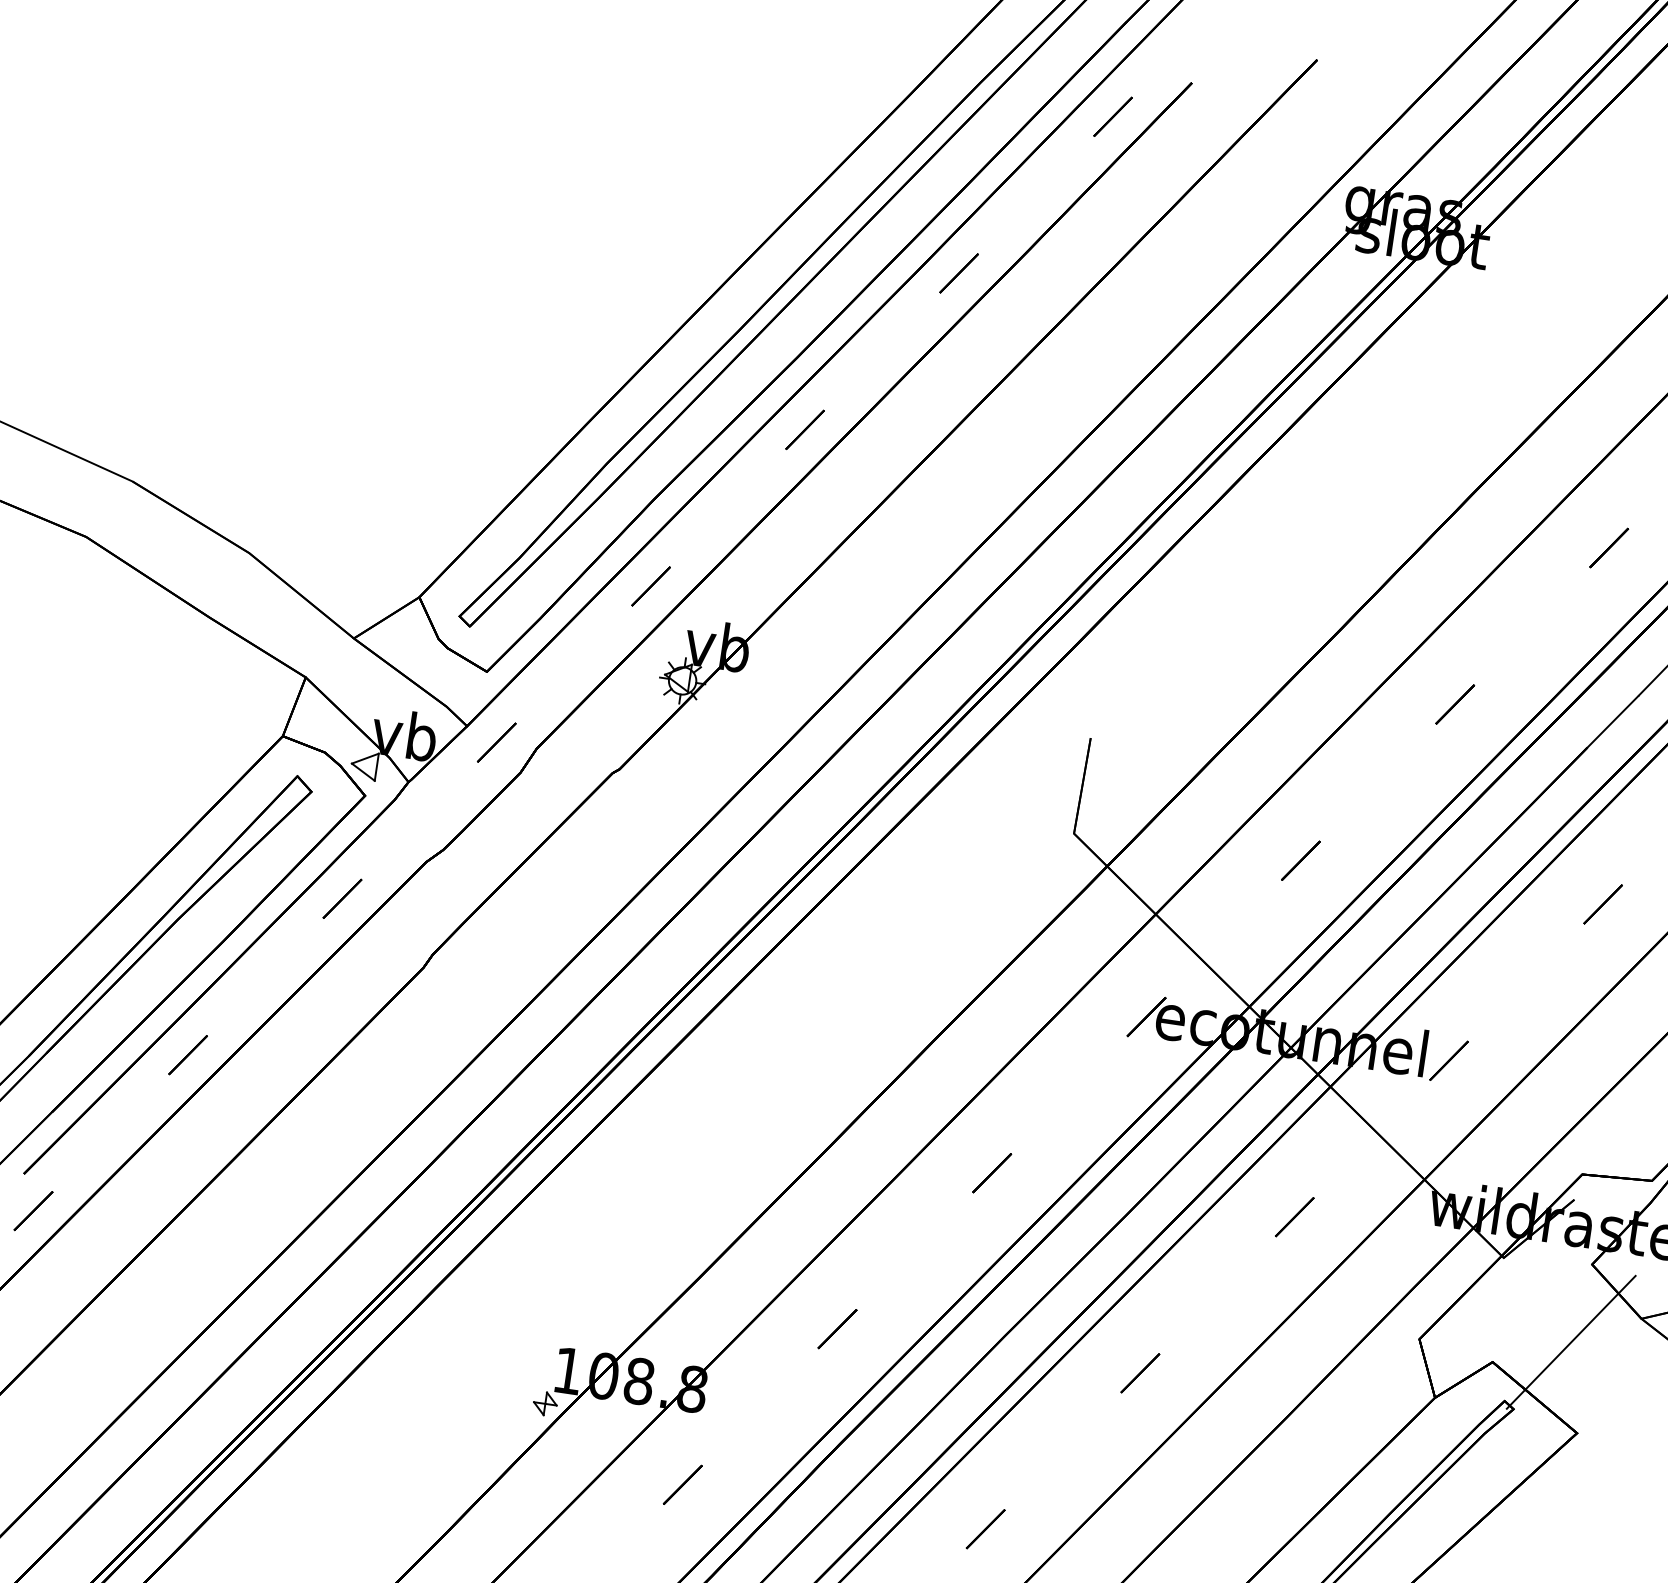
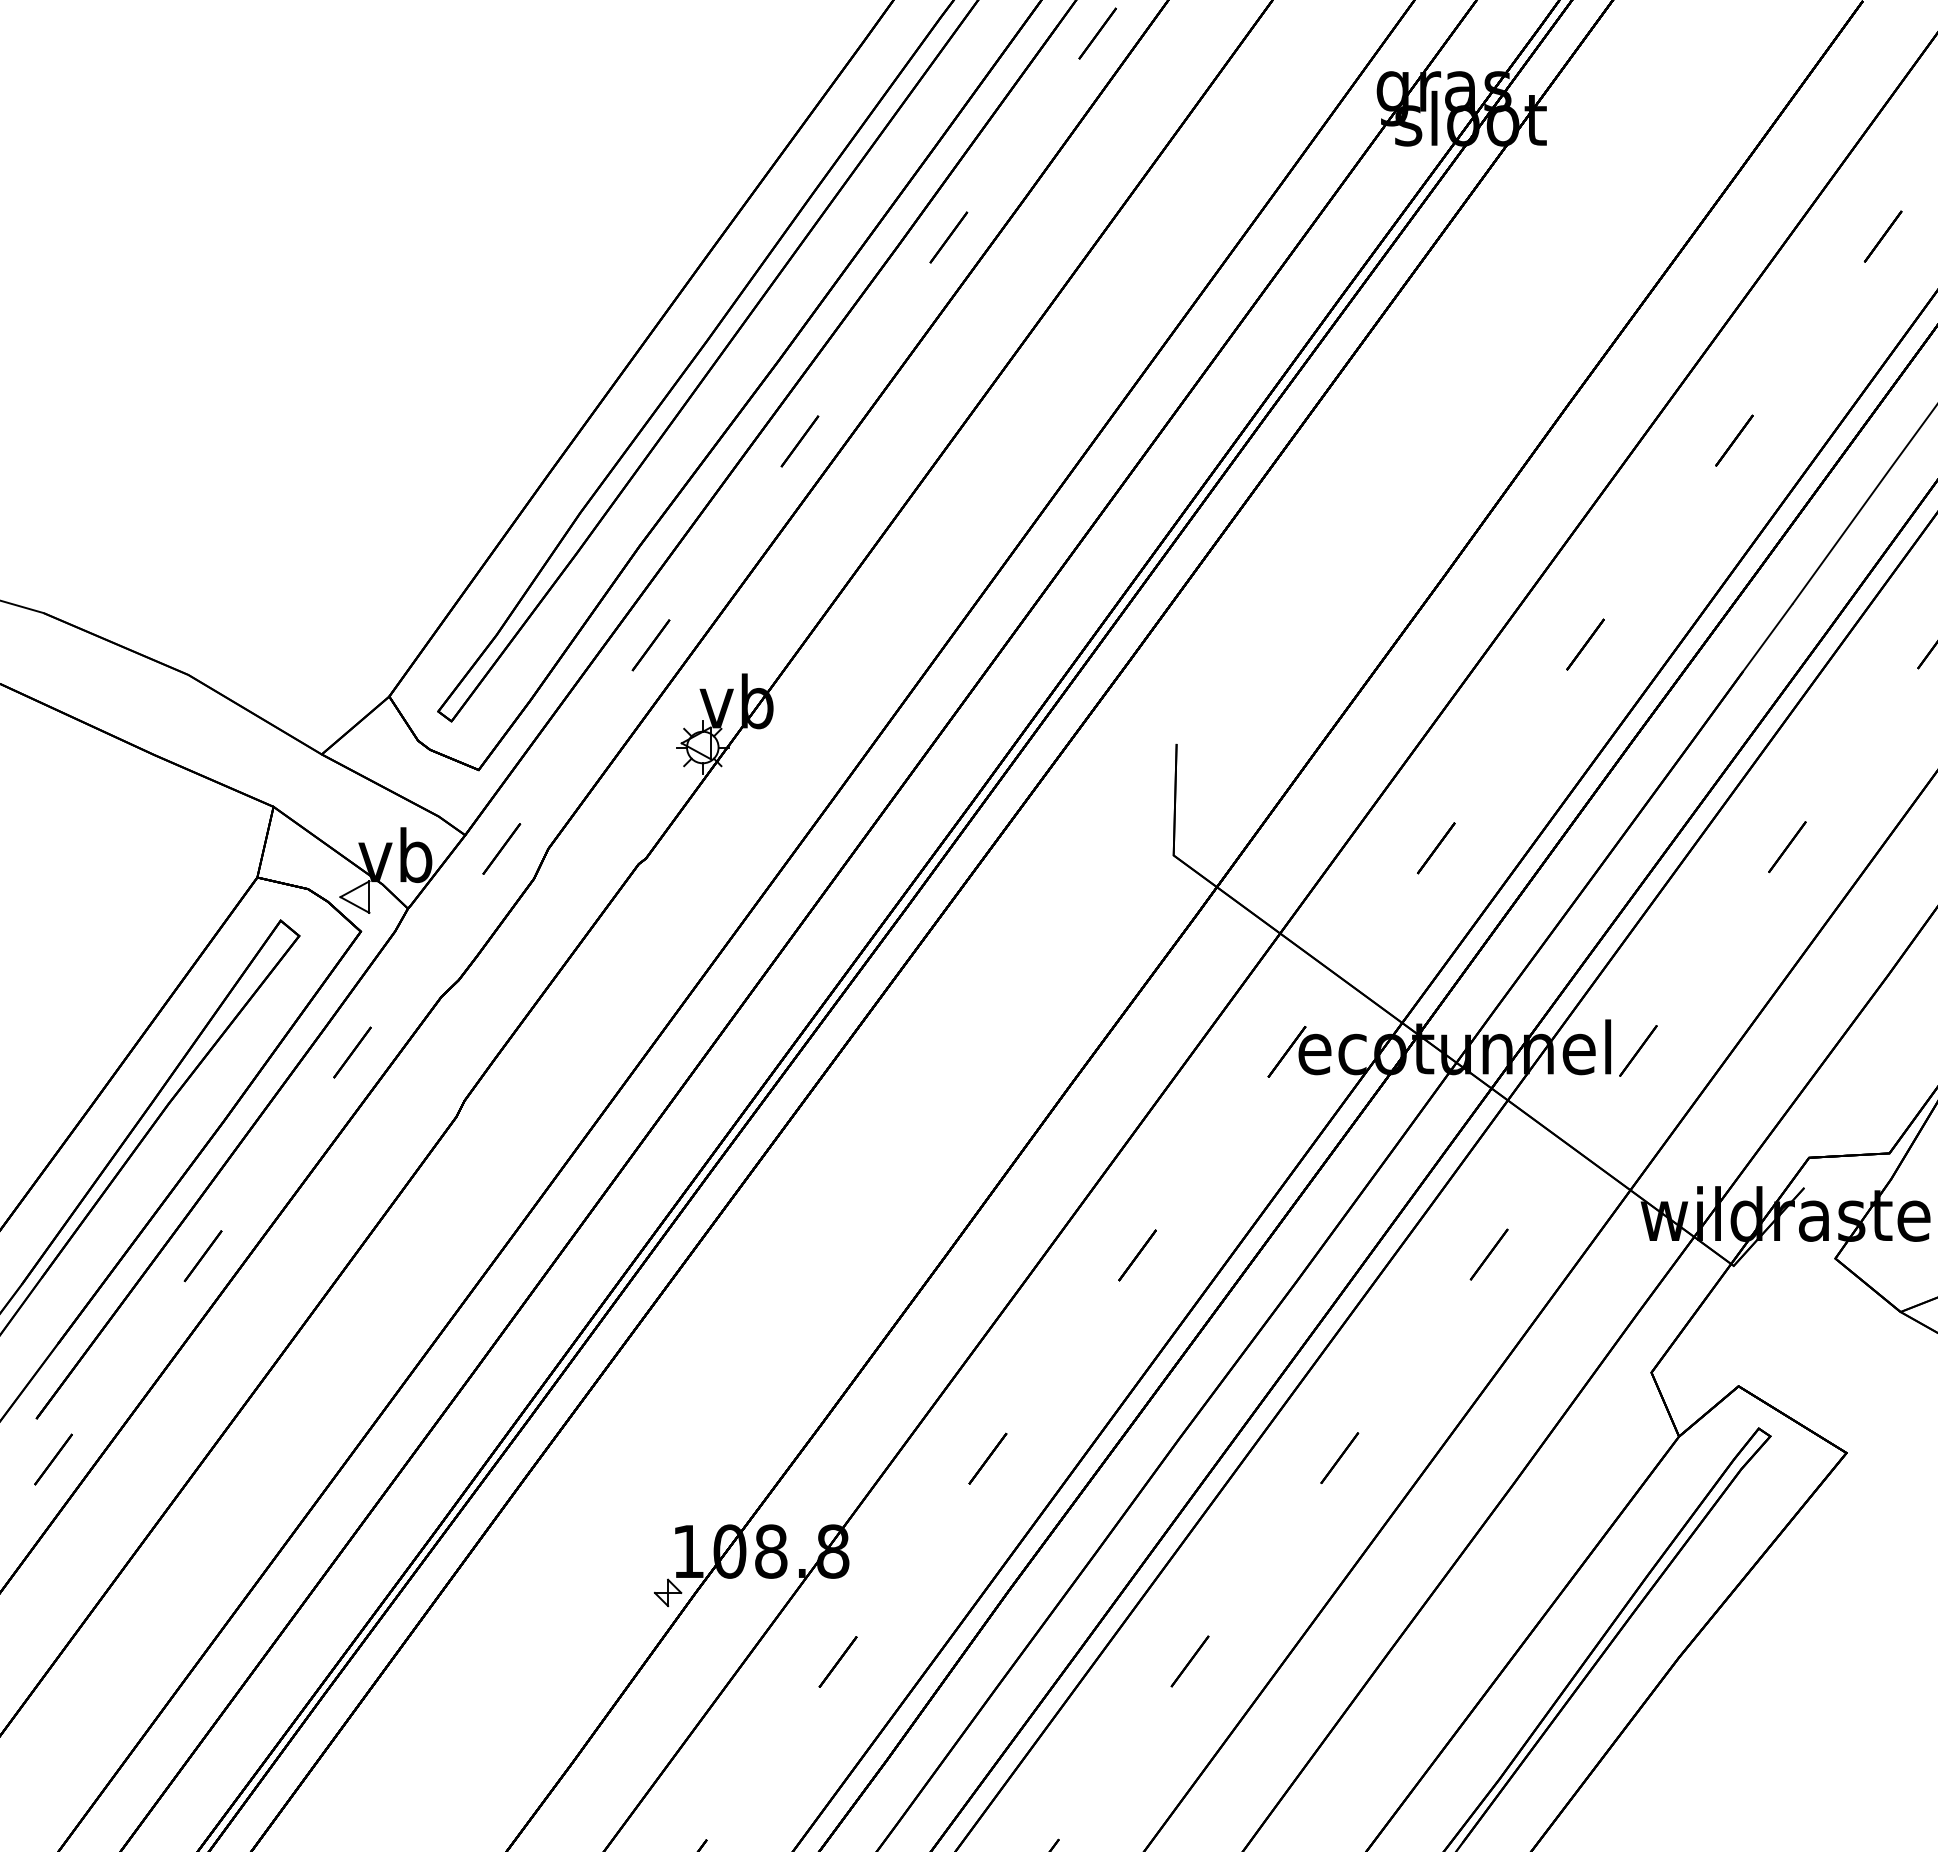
line: (1571, 1342) -> (1824, 1350), removed

